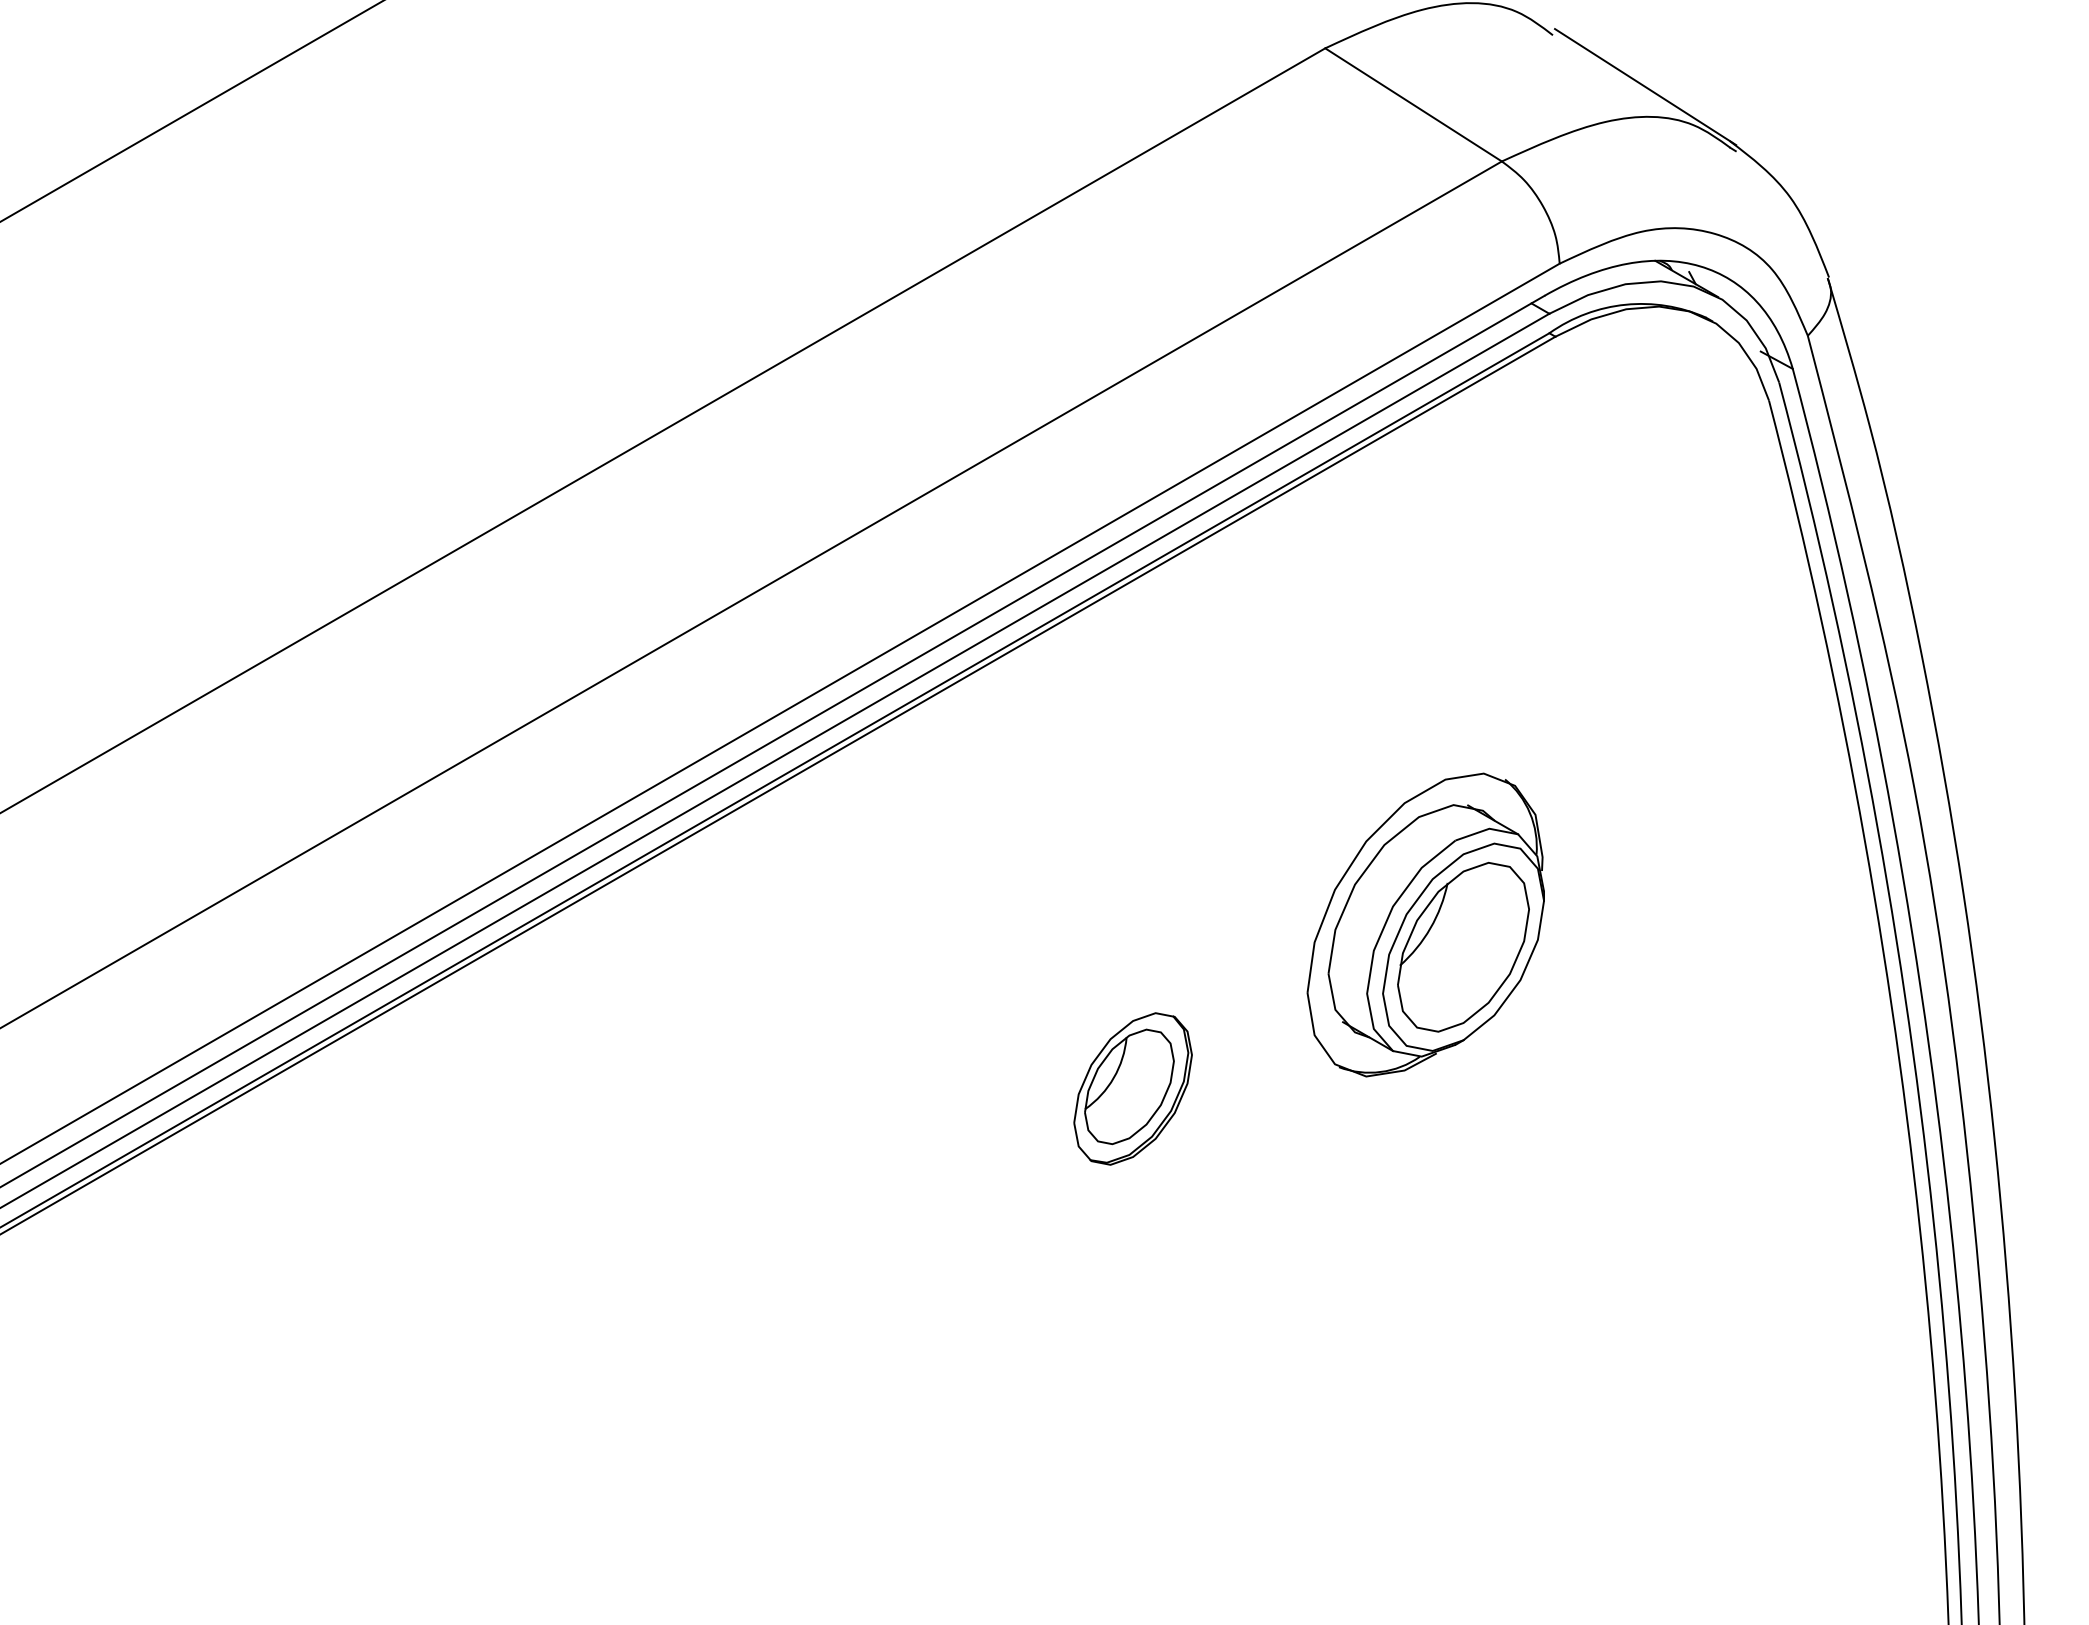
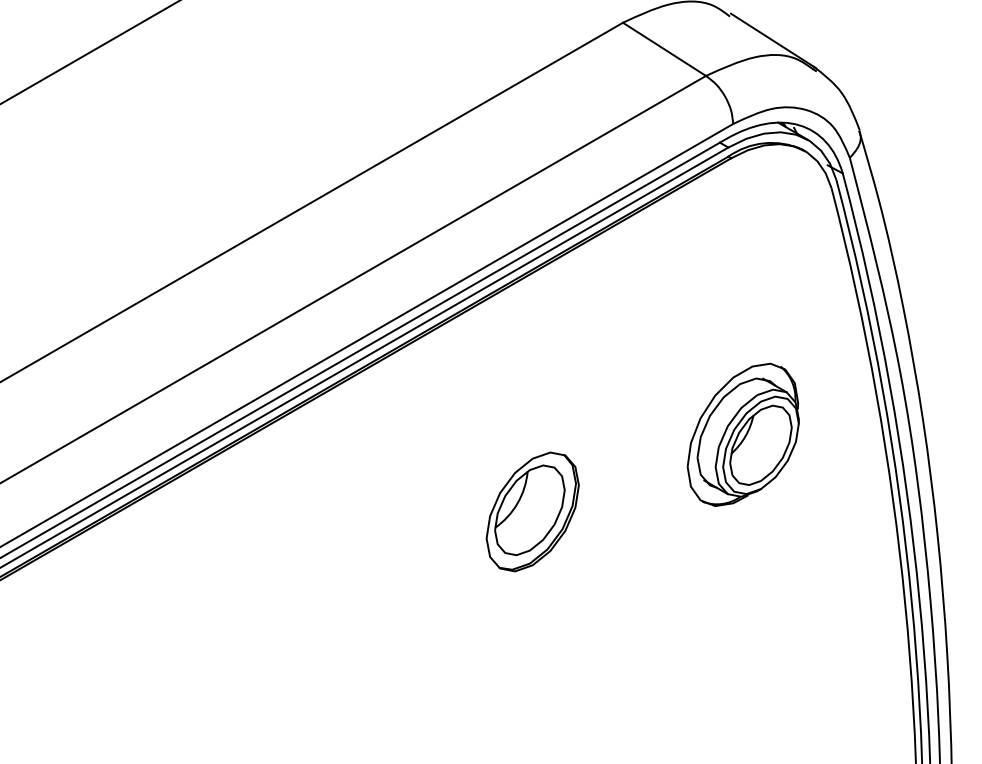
part: (1424, 924) -> (742, 434), moved
part: (1132, 1087) -> (532, 511), size x1.67

